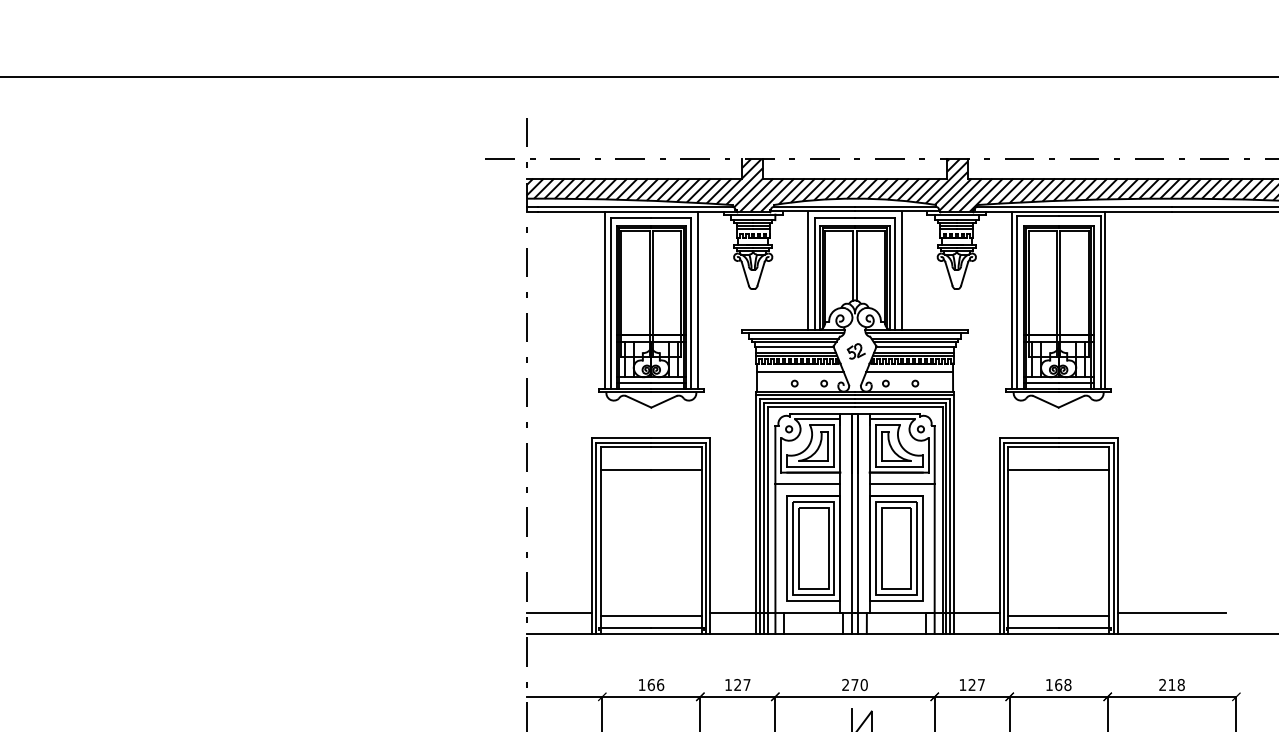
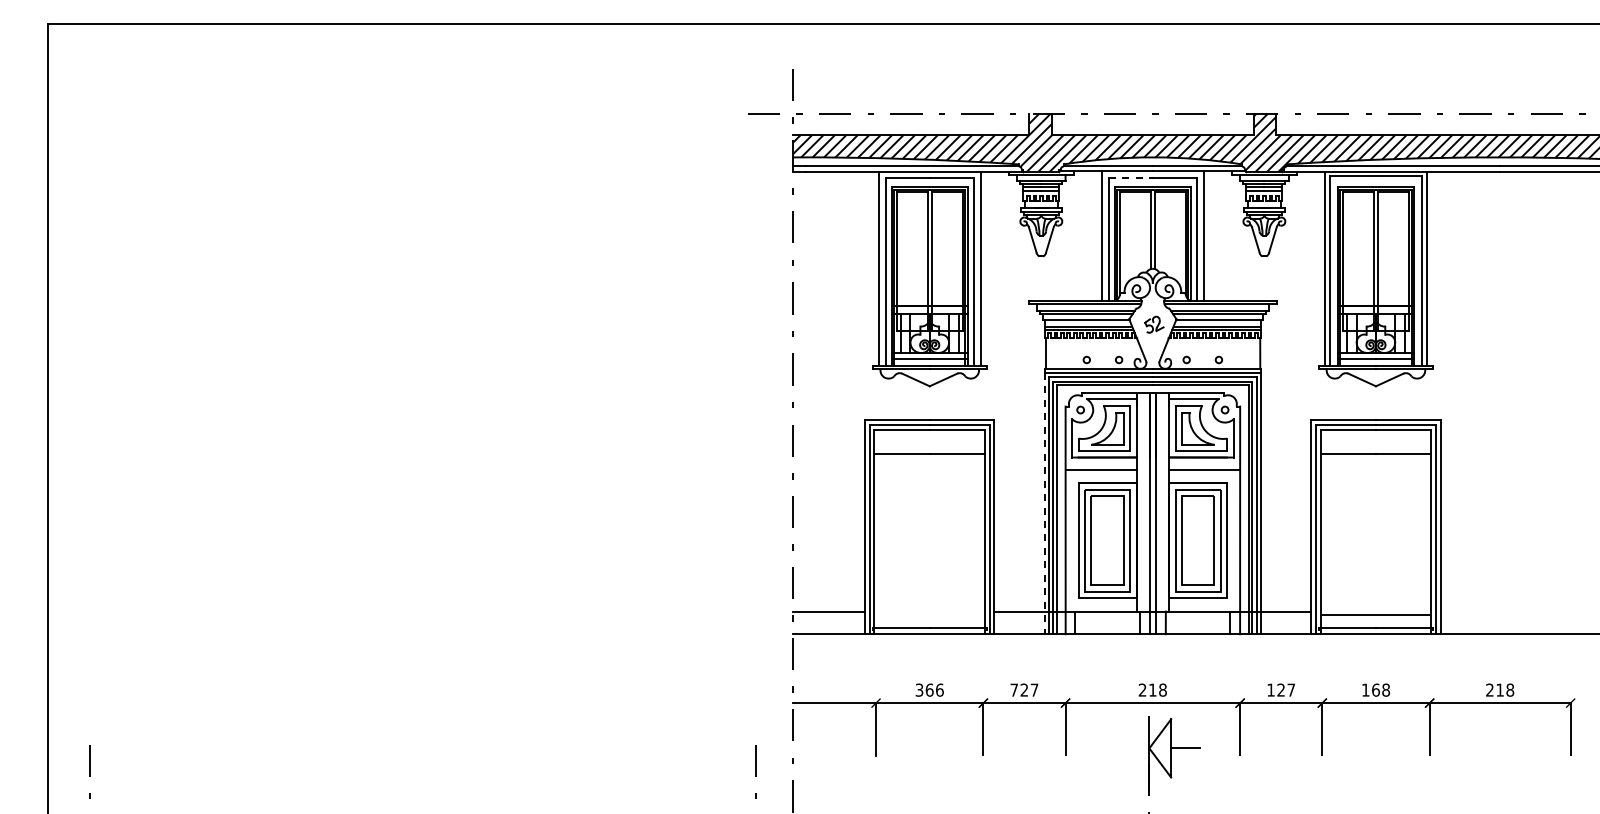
line: (834, 217) -> (1130, 178), solid -> dashed
line: (799, 372) -> (1092, 347), removed
line: (909, 372) -> (1212, 347), removed
line: (756, 514) -> (1044, 503), solid -> dashed
line: (1171, 613) -> (1499, 611), removed
line: (651, 615) -> (929, 614), removed
text: (642, 684) -> (919, 689), 166 -> 366
text: (727, 684) -> (1013, 689), 127 -> 727
text: (859, 684) -> (1157, 689), 270 -> 218

